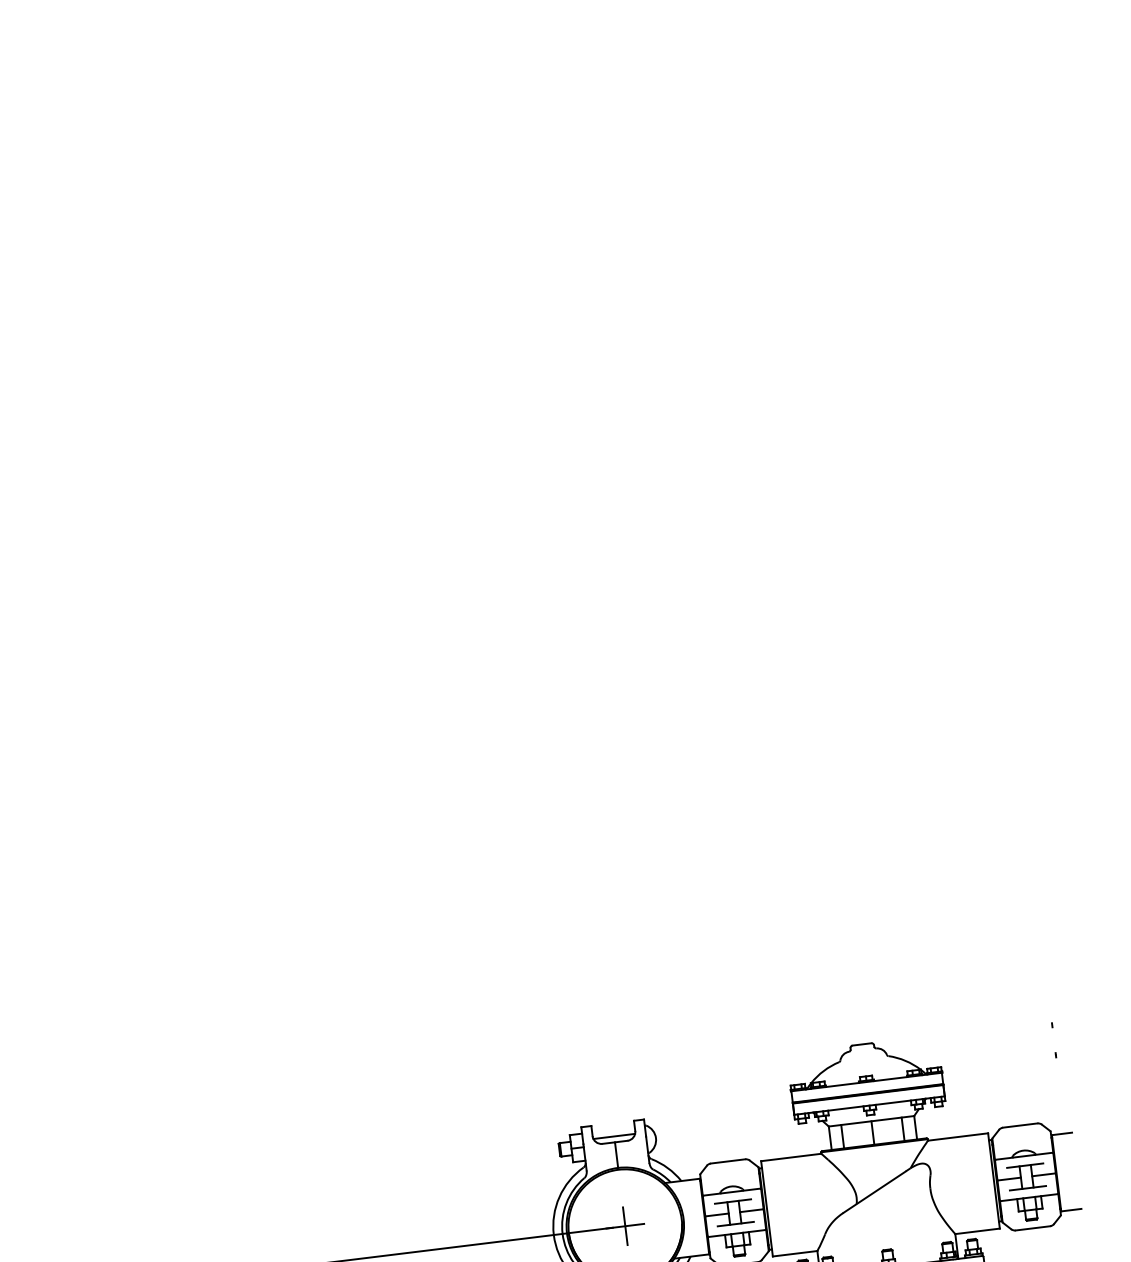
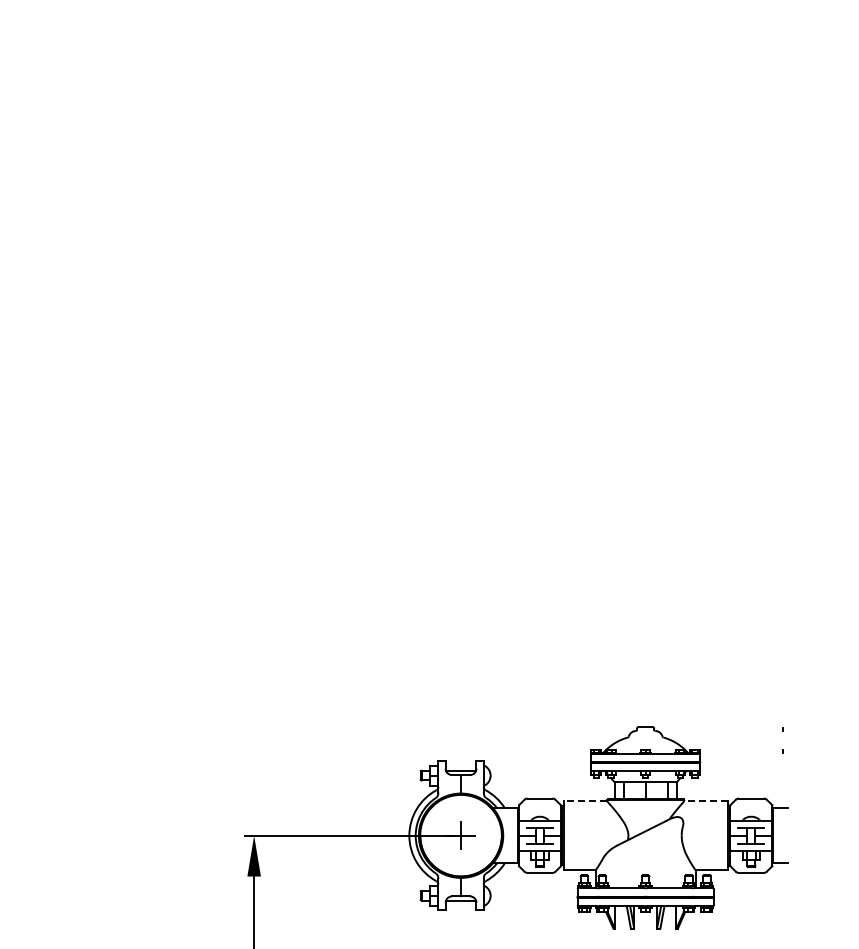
line: (957, 1137) -> (705, 801), solid -> dashed
line: (791, 1157) -> (585, 801), solid -> dashed

